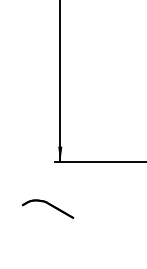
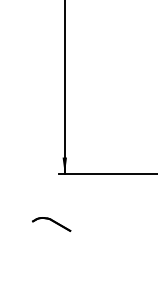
part: (47, 208) -> (51, 223), size x0.7

